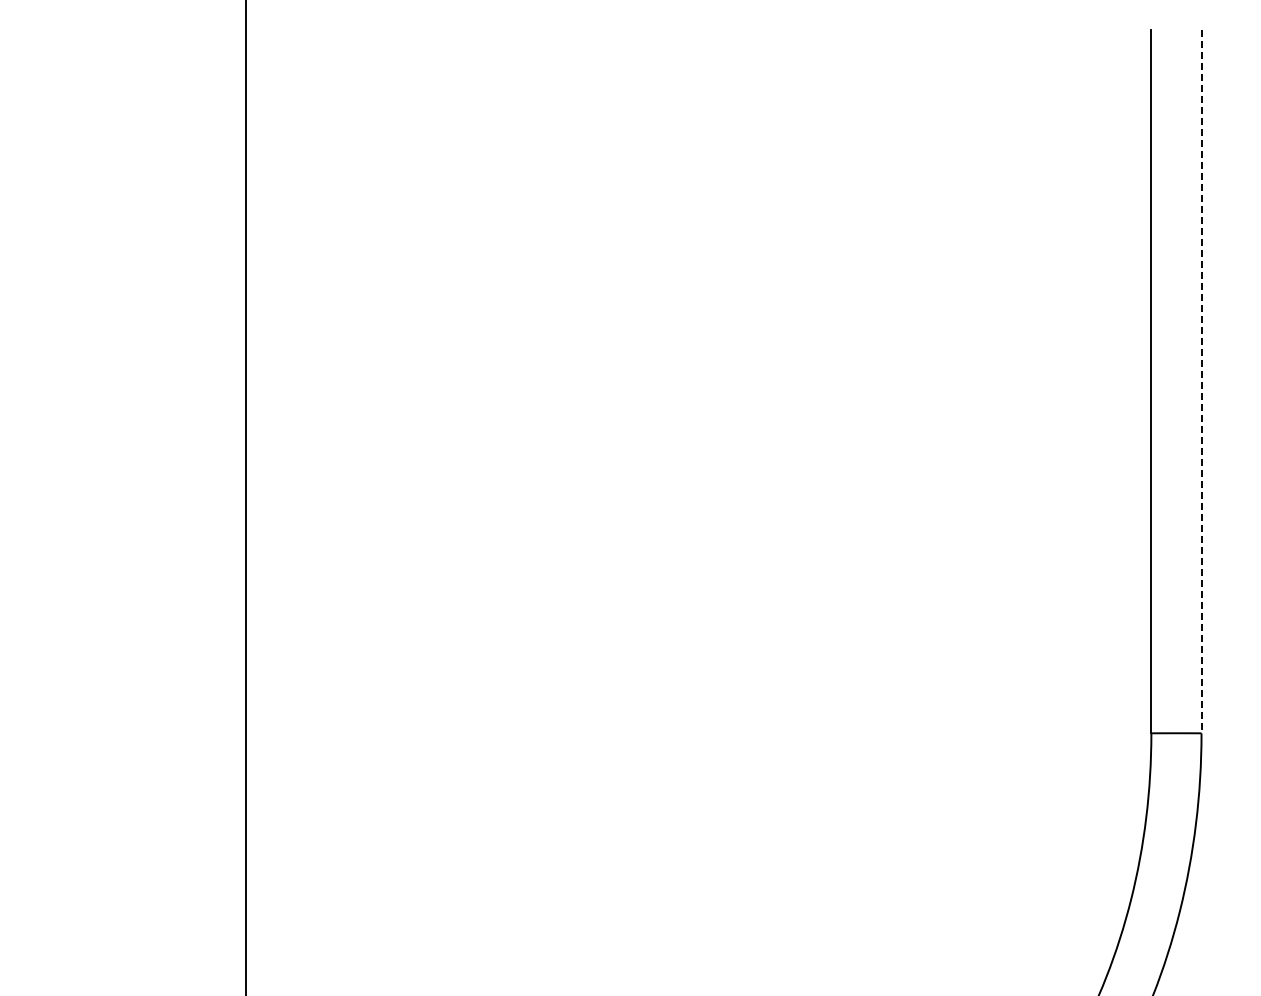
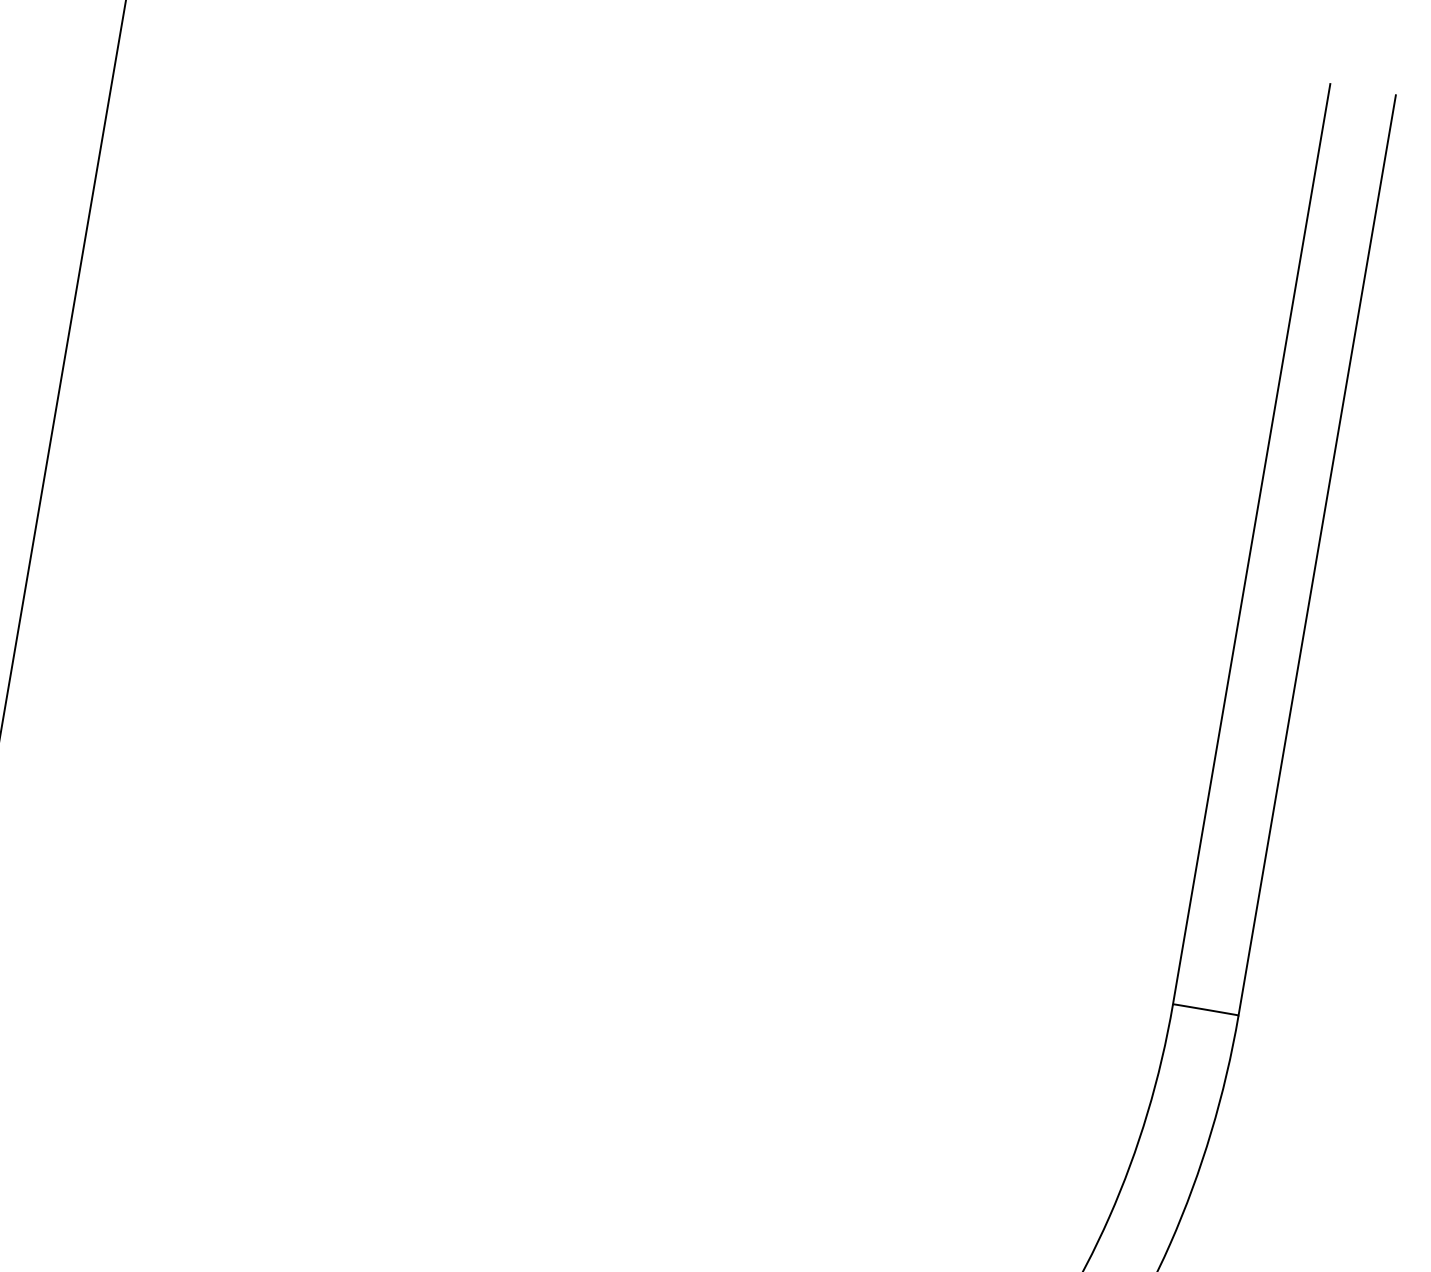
line: (1201, 381) -> (1317, 555), dashed -> solid

